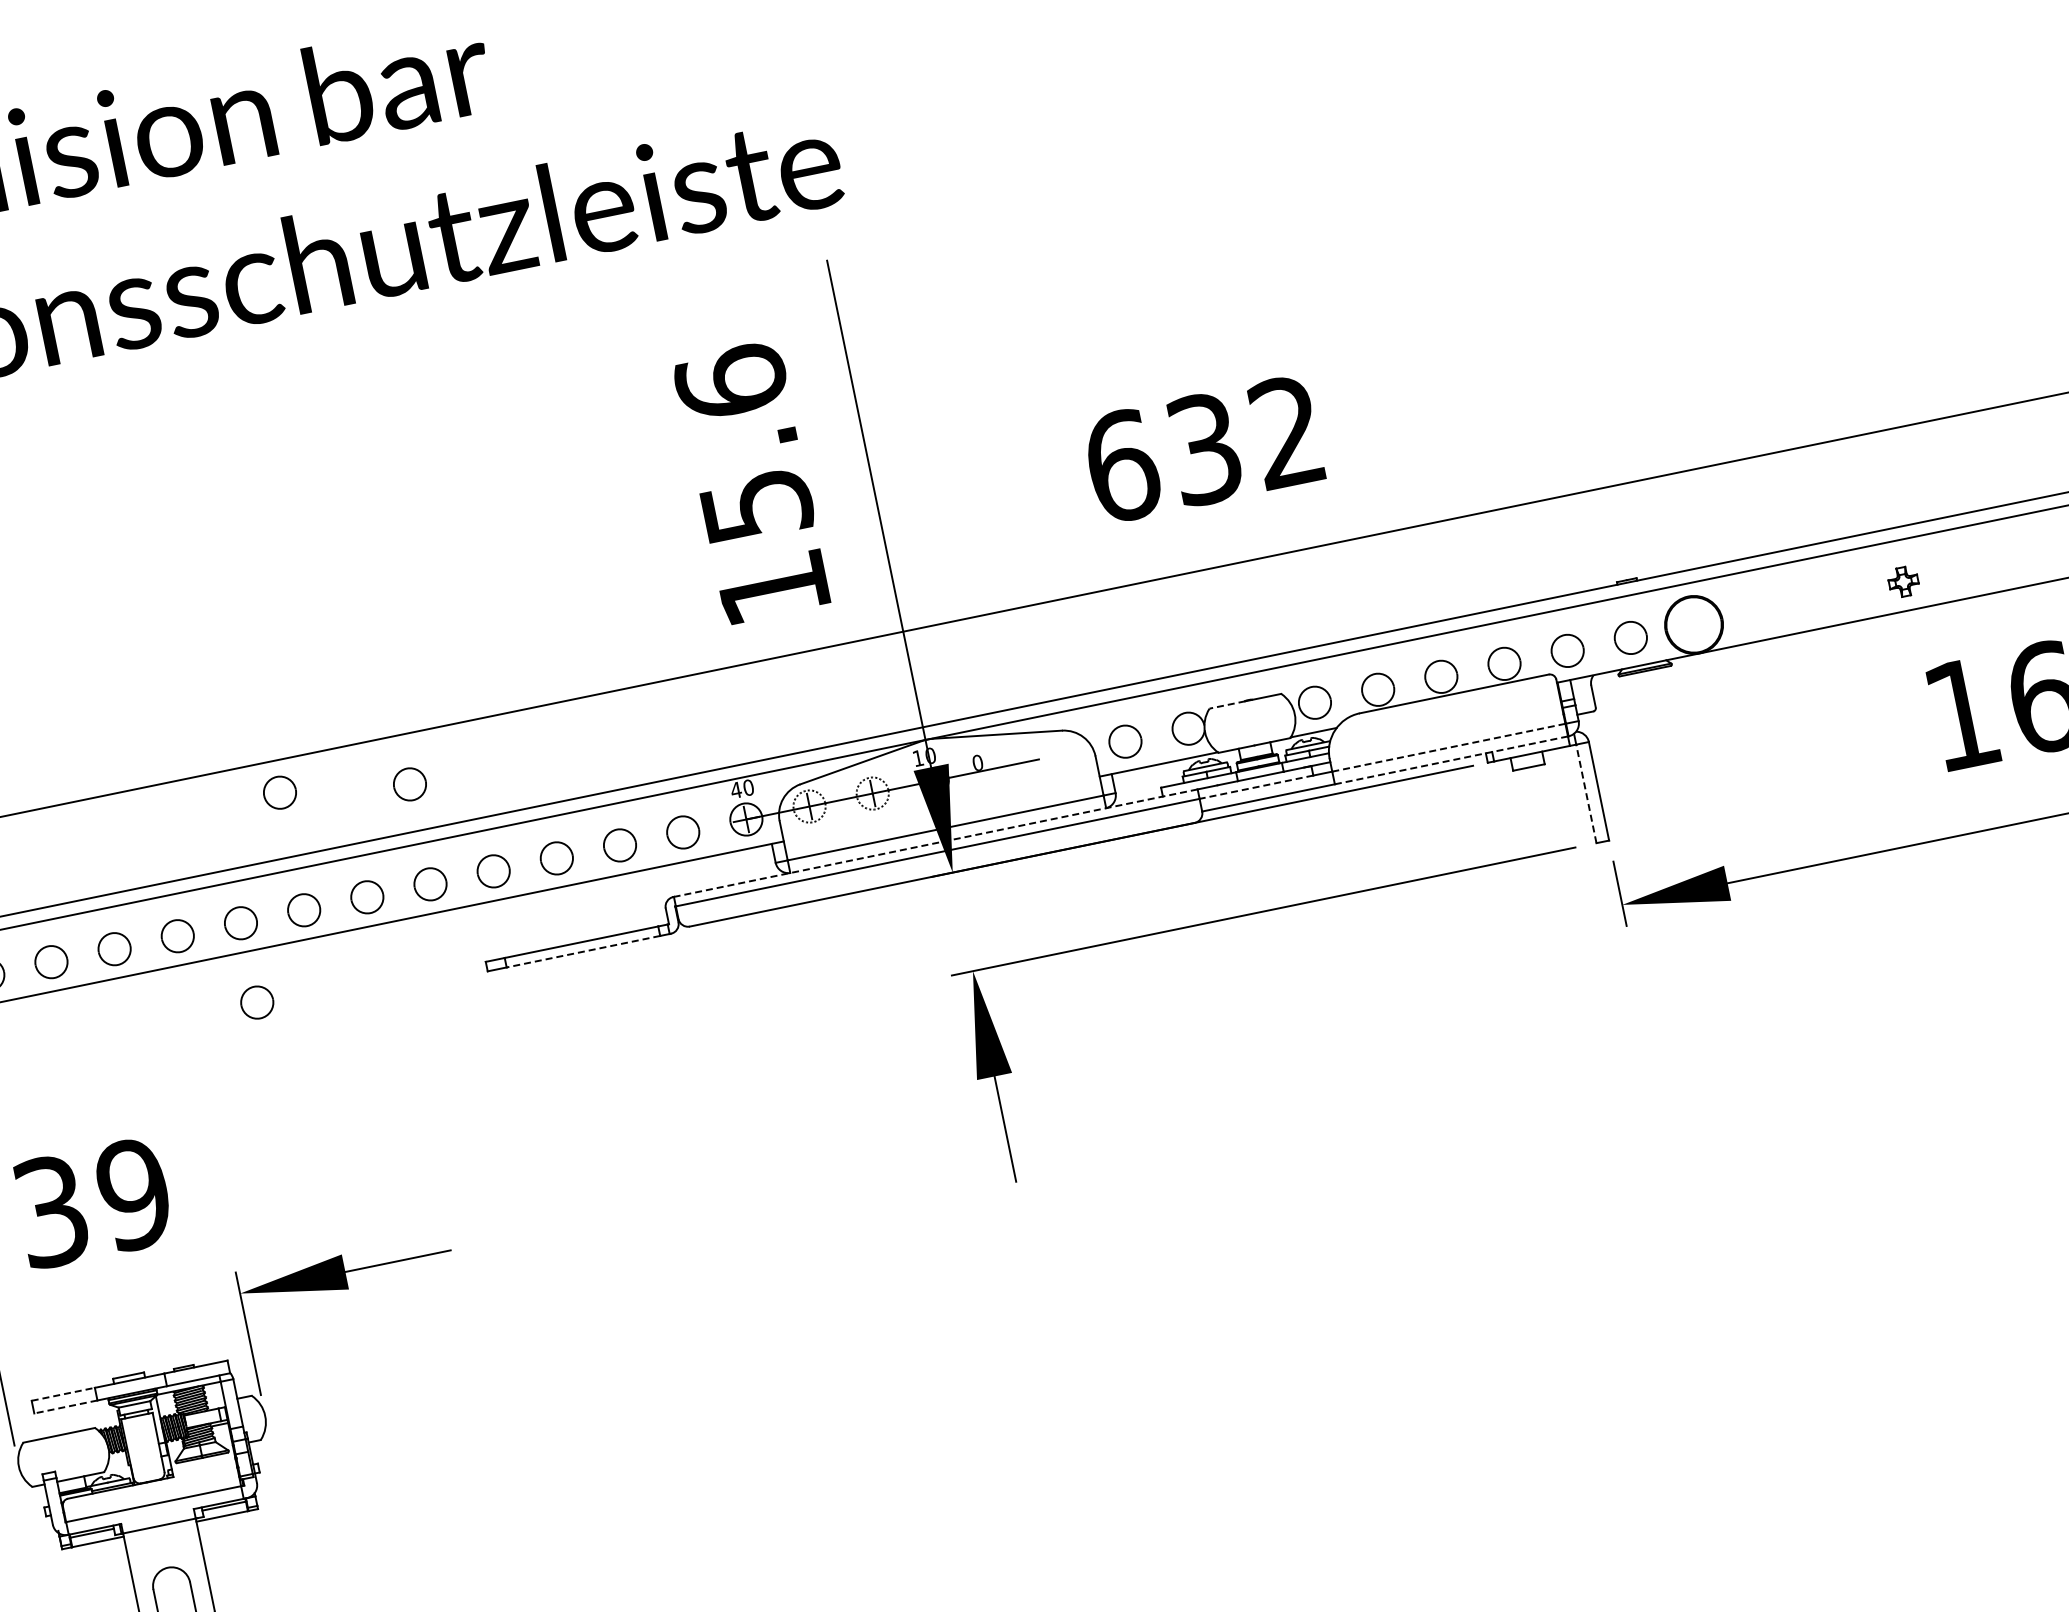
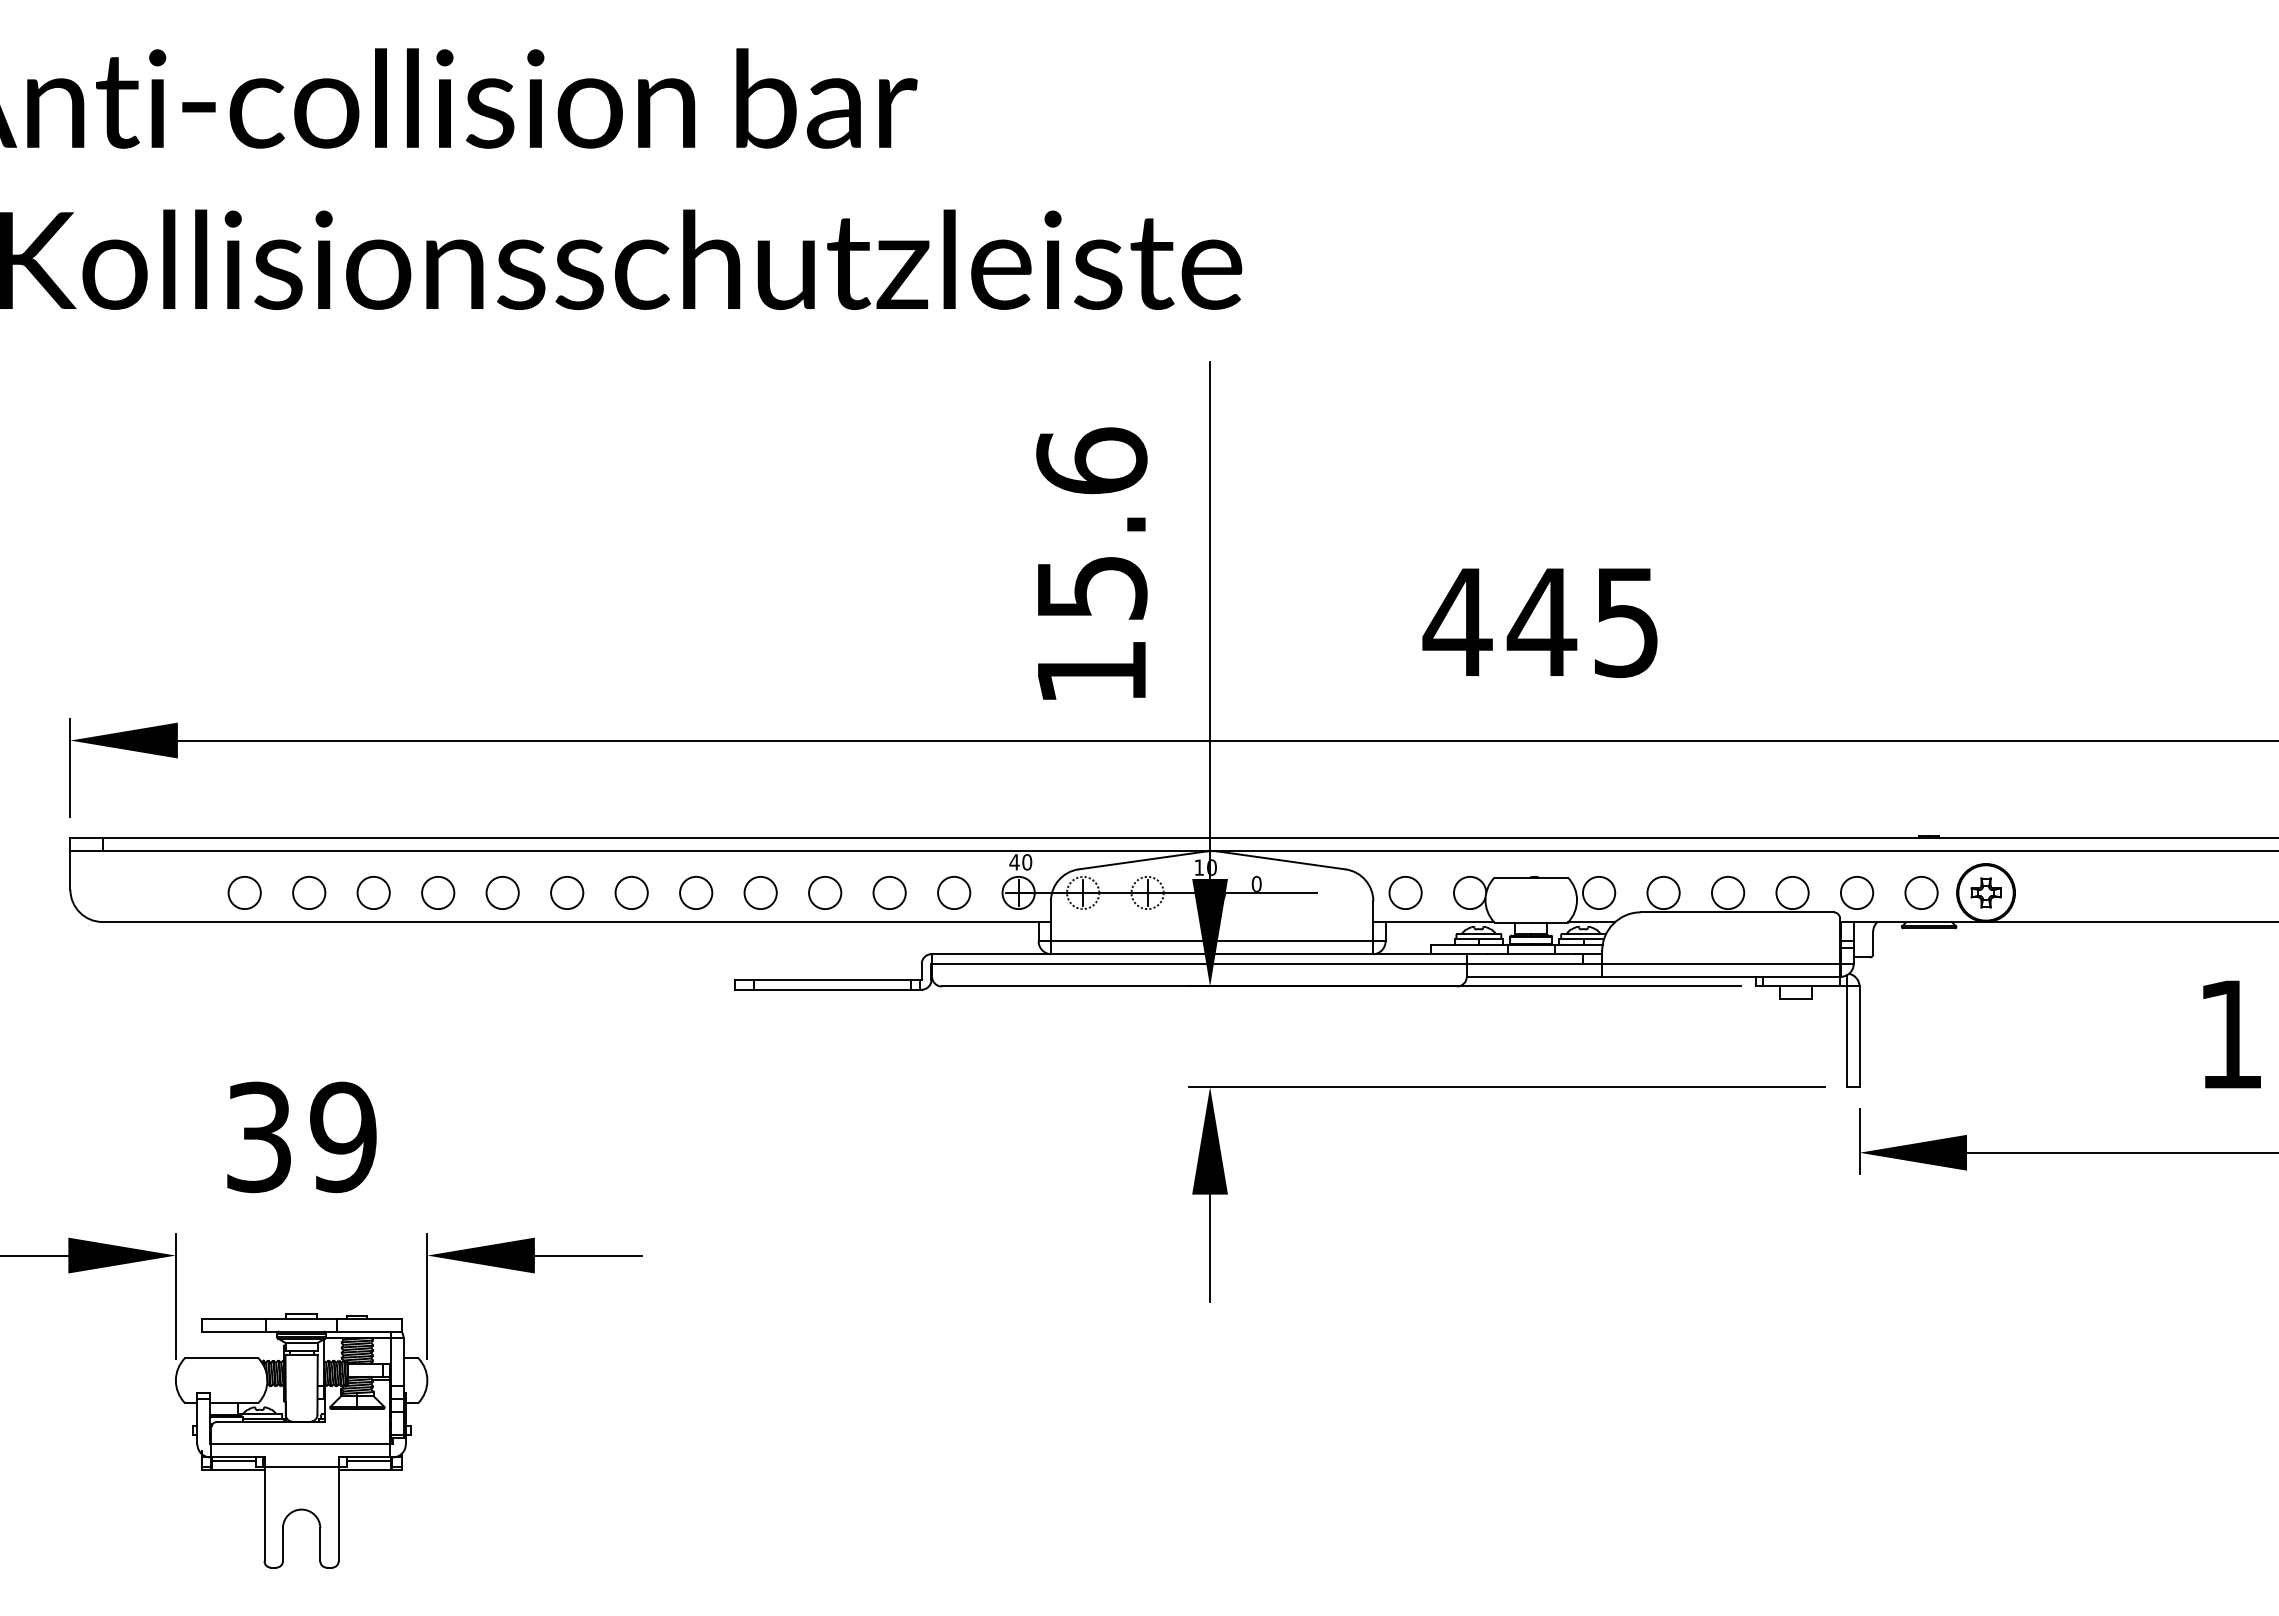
text: (1202, 449) -> (1539, 622), 632 -> 445
part: (1903, 581) -> (1985, 892), moved
line: (1227, 705) -> (1512, 877), dashed -> solid
line: (1449, 747) -> (1721, 963), dashed -> solid
line: (1451, 759) -> (1721, 976), dashed -> solid
part: (410, 783) -> (696, 790), removed
line: (1256, 786) -> (1524, 963), dashed -> solid
part: (280, 792) -> (567, 772), removed
line: (1586, 793) -> (1846, 1036), dashed -> solid
line: (934, 843) -> (1198, 954), dashed -> solid
line: (582, 951) -> (831, 989), dashed -> solid
part: (256, 1002) -> (502, 973), removed
line: (63, 1394) -> (234, 1318), dashed -> solid
line: (65, 1406) -> (233, 1331), dashed -> solid

